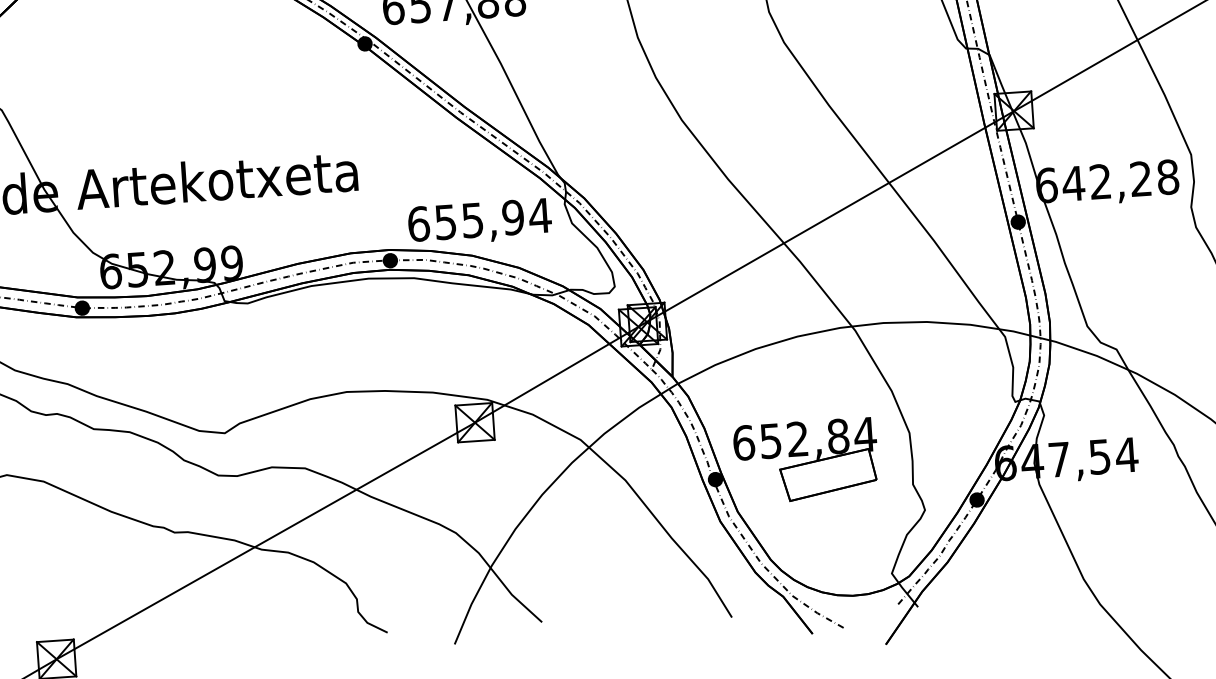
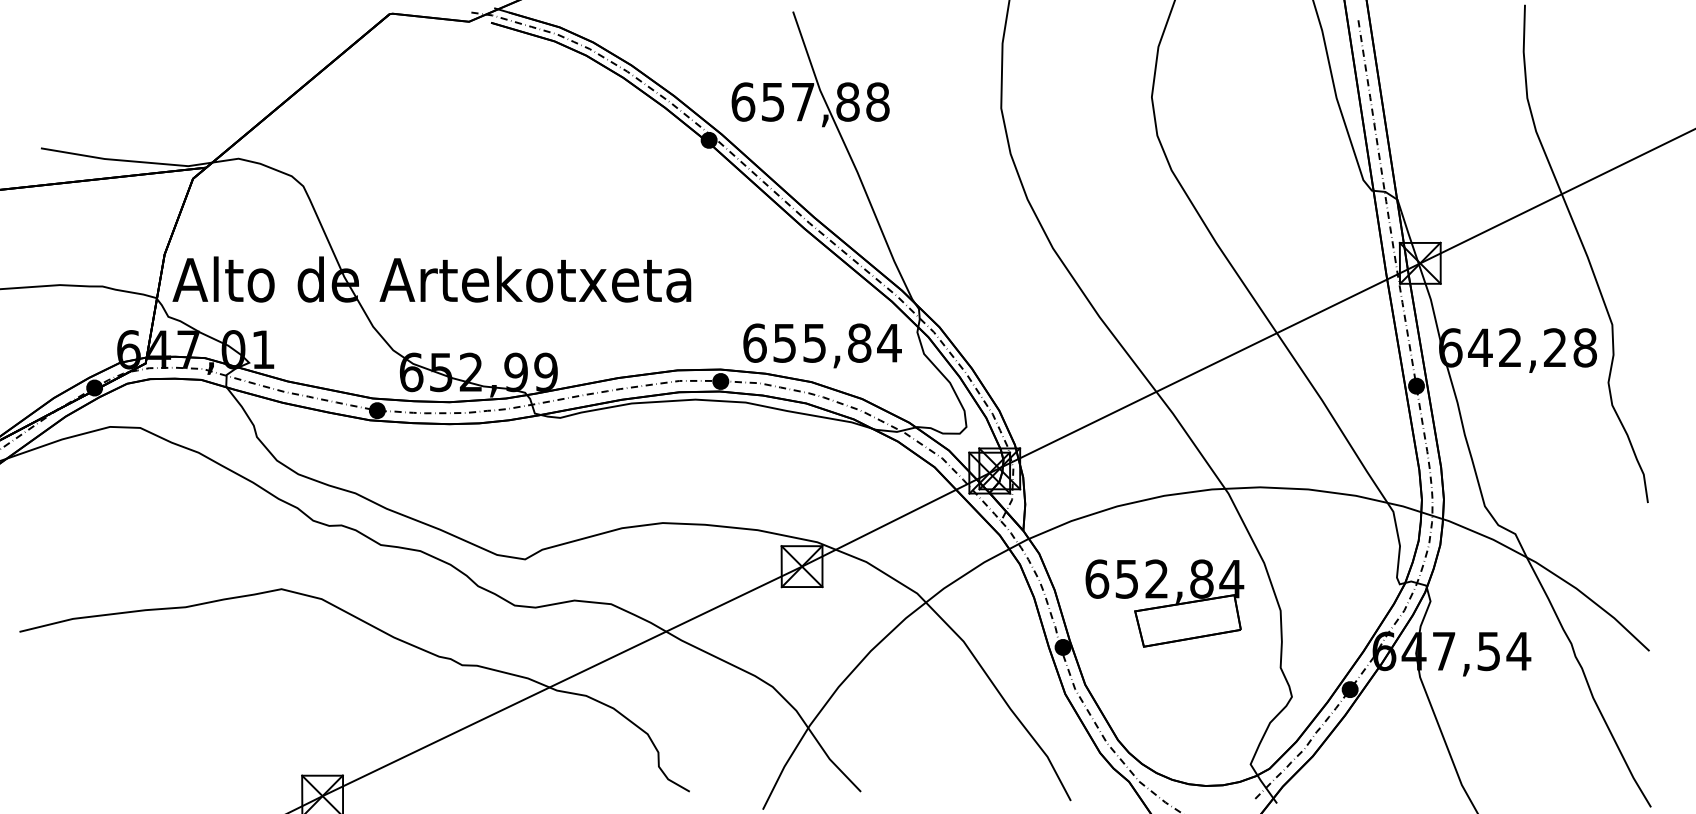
text: (513, 217) -> (859, 342), 655,94 -> 655,84
part: (806, 460) -> (1164, 603), moved

